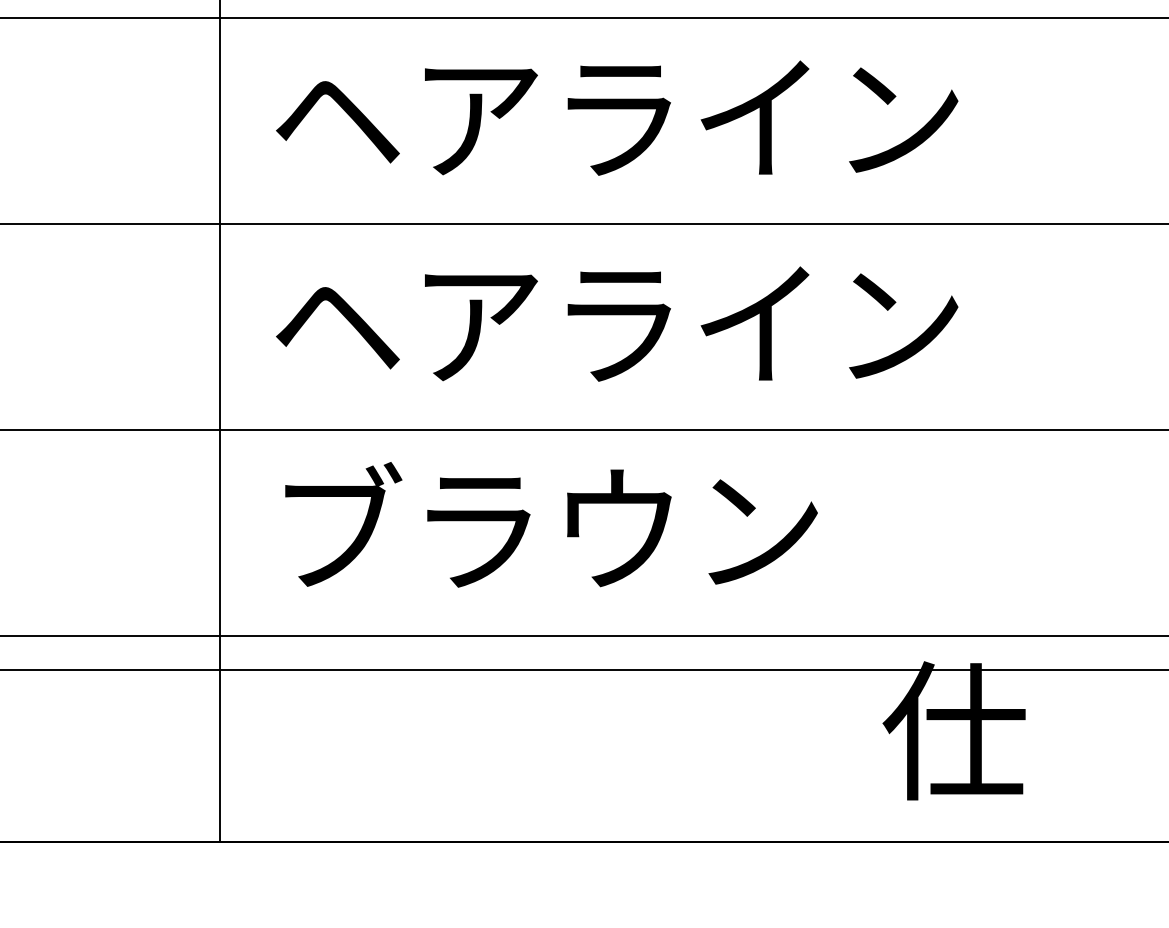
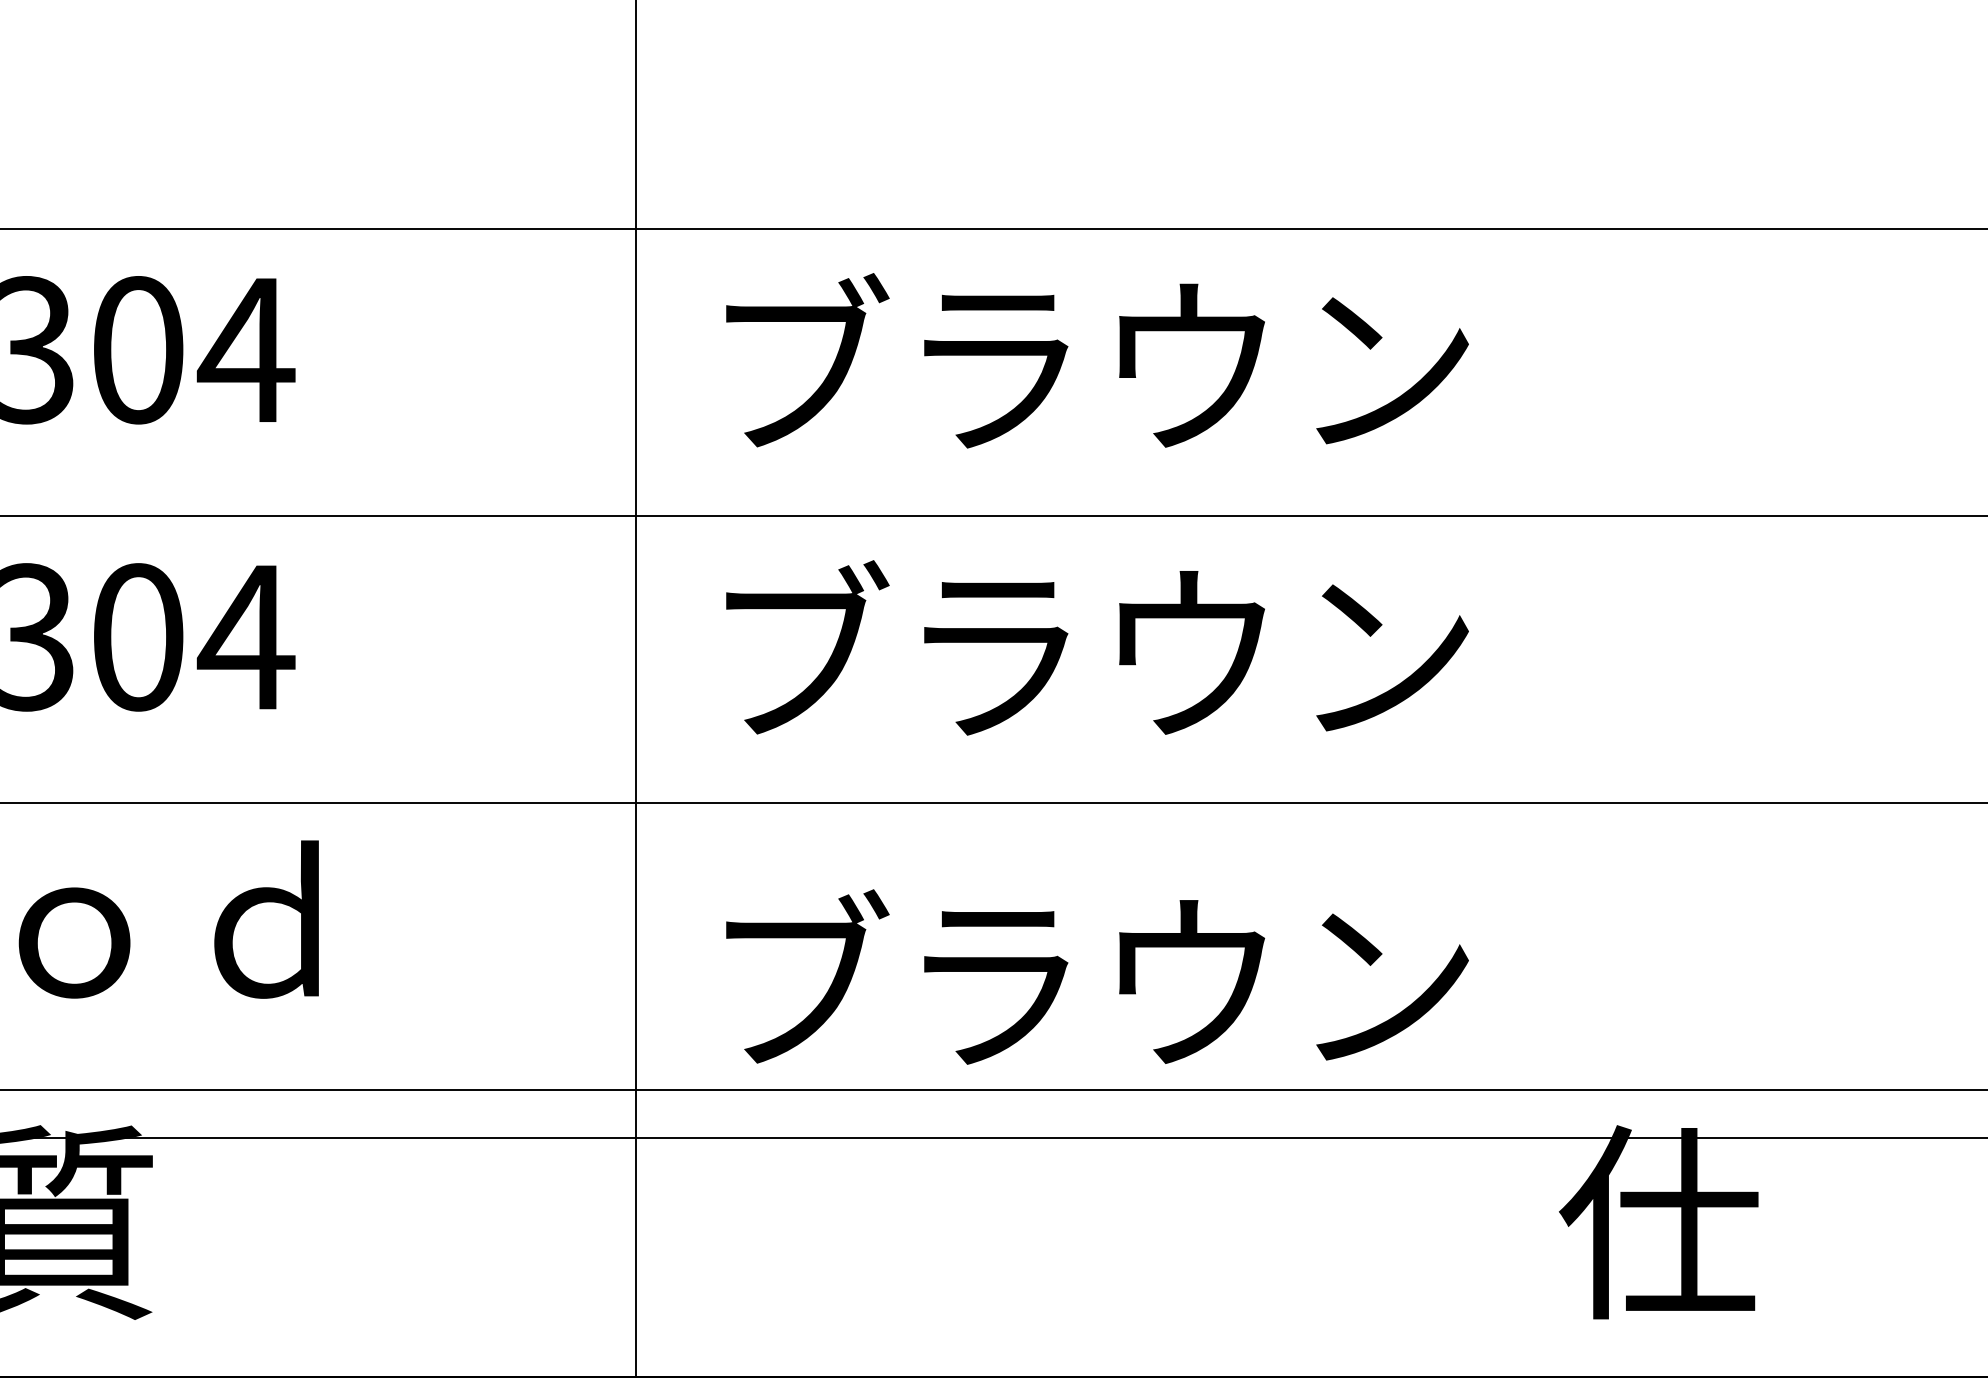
text: (616, 112) -> (1188, 360), ヘアライン -> ブラウン
text: (616, 318) -> (1188, 647), ヘアライン -> ブラウン
text: (551, 524) -> (1097, 976), moved

